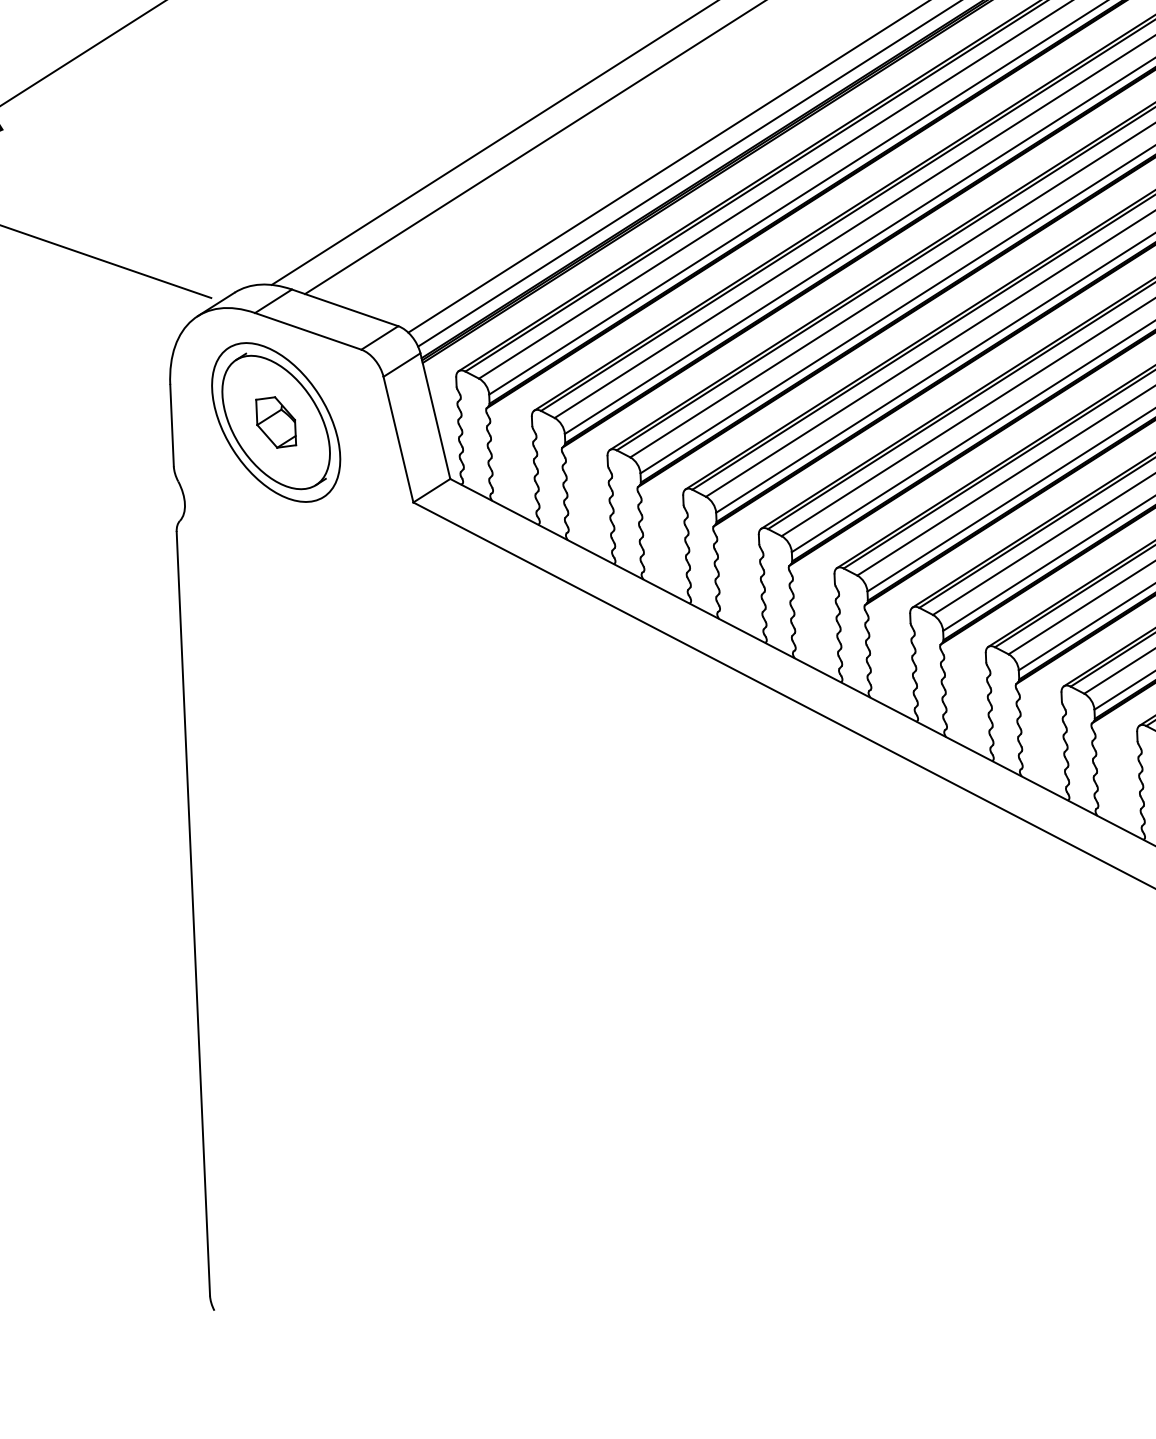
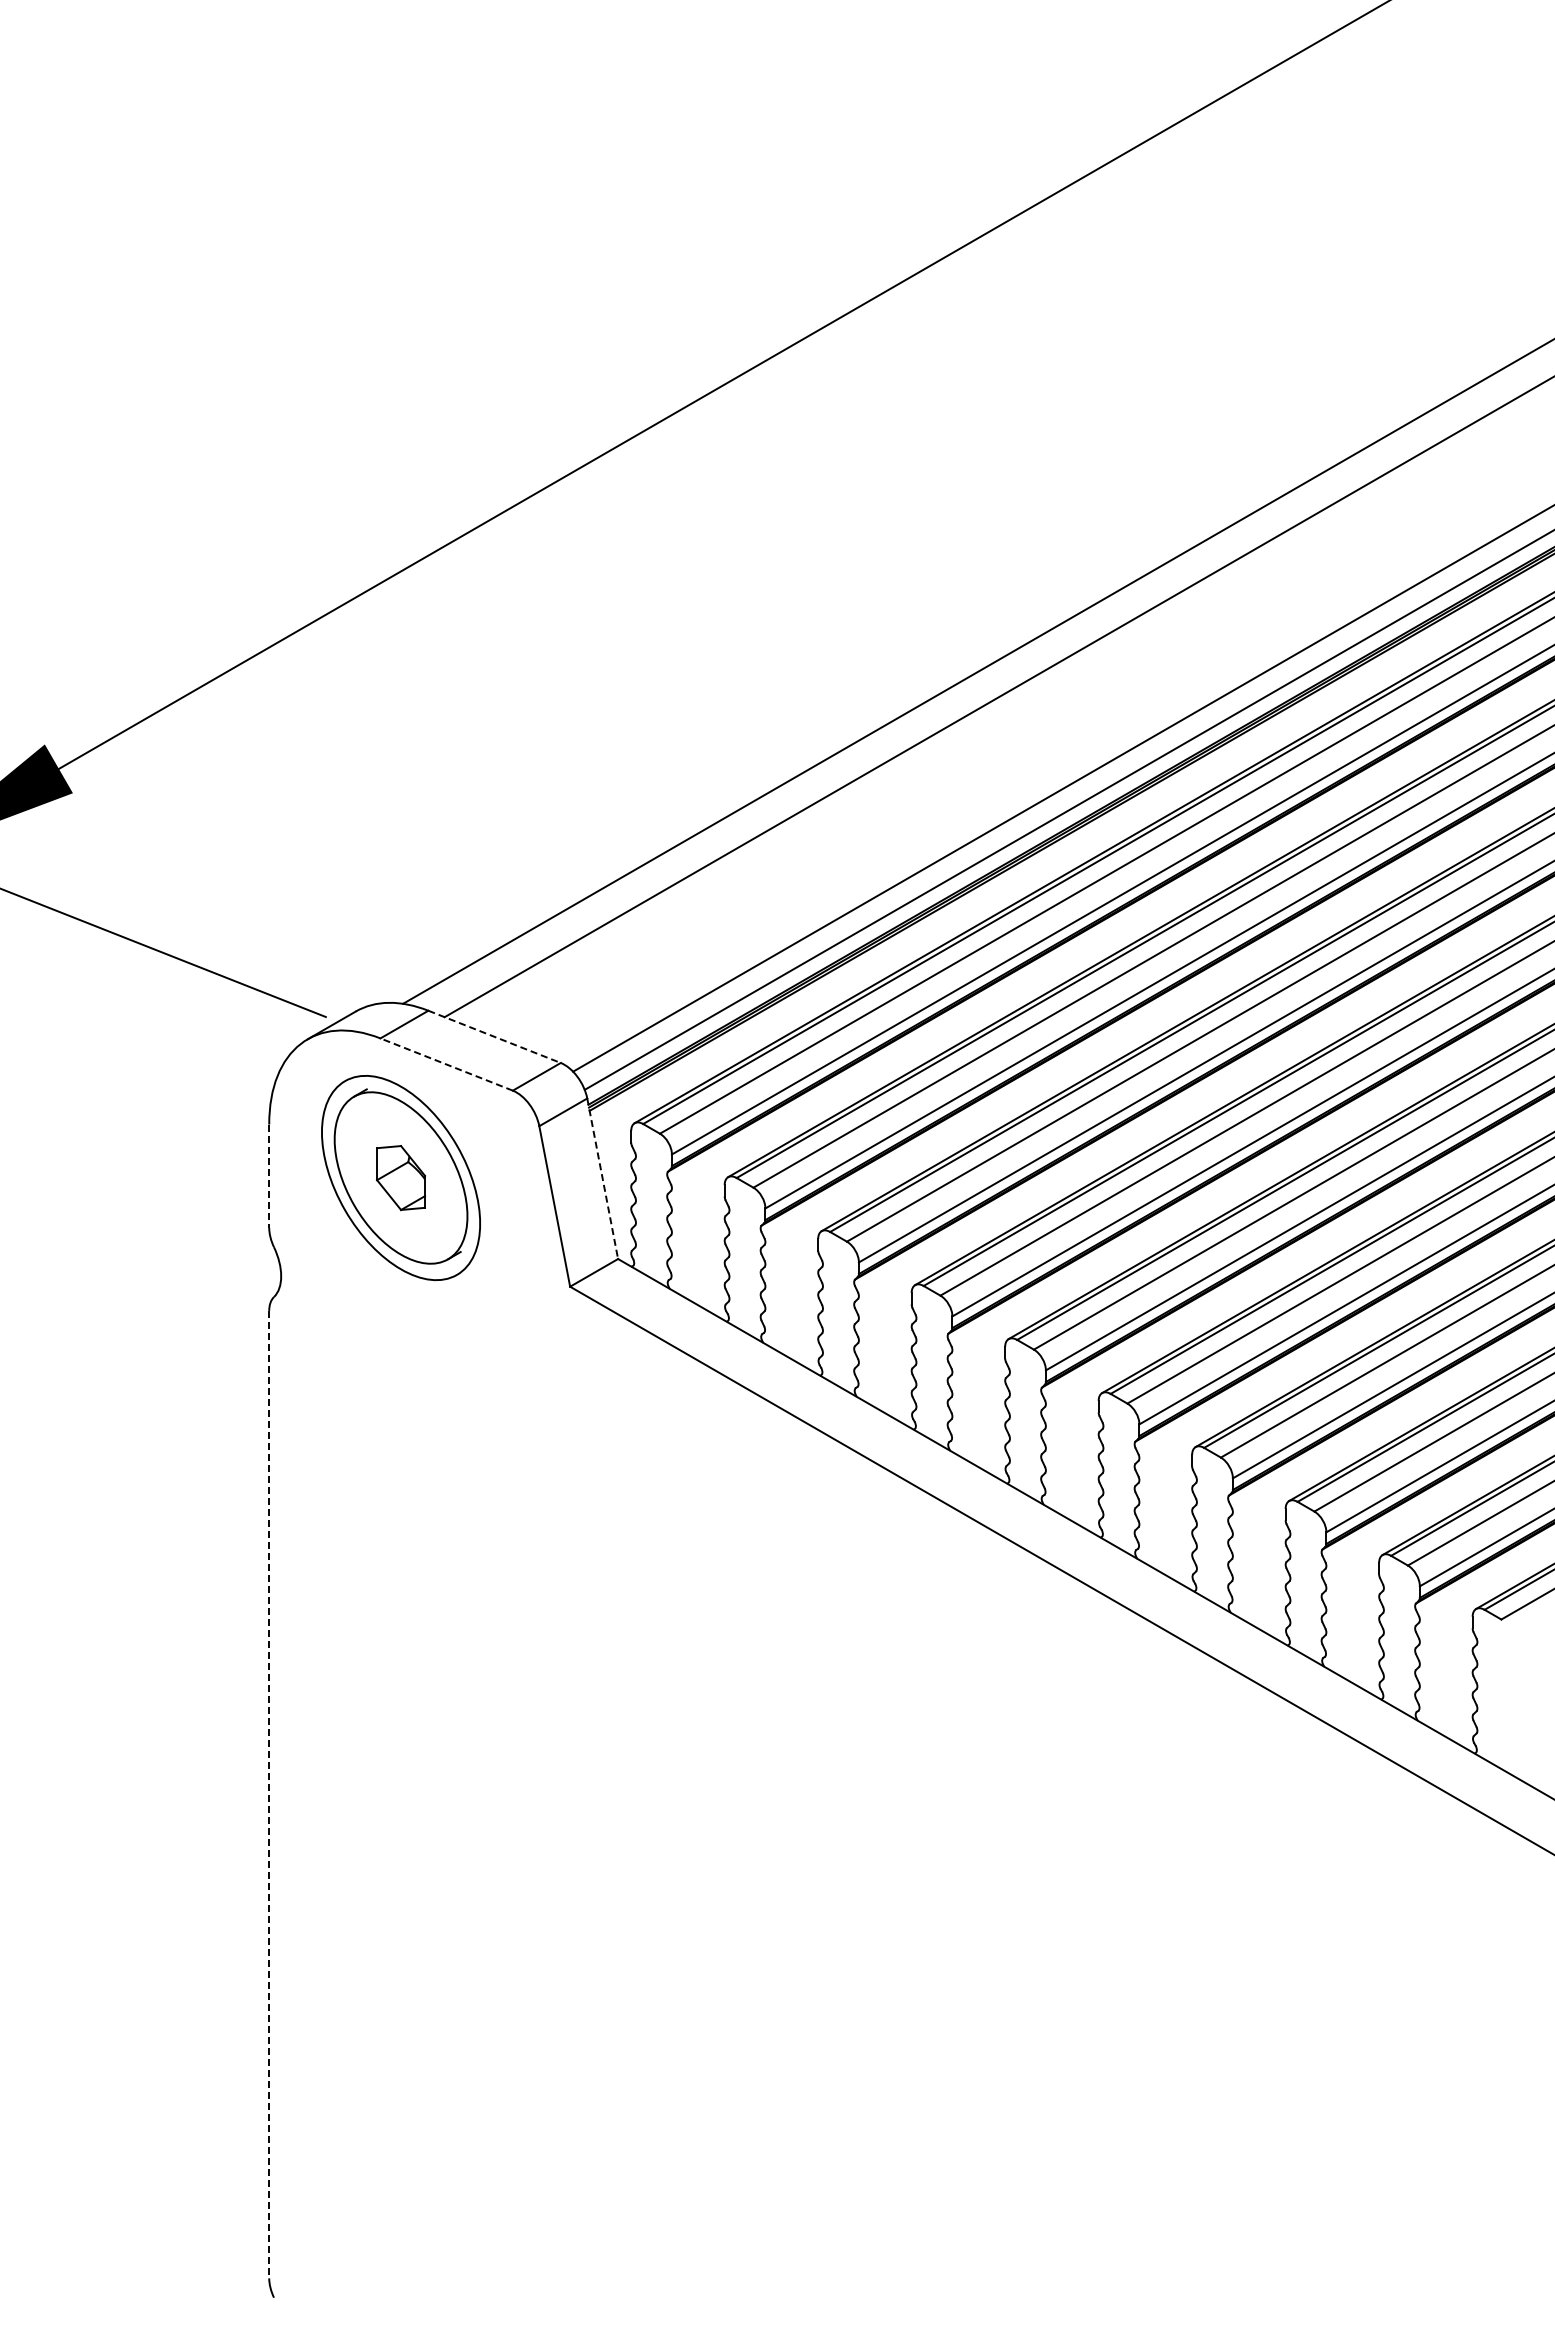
line: (345, 308) -> (495, 1037), solid -> dashed
line: (308, 331) -> (446, 1064), solid -> dashed
line: (435, 415) -> (602, 1178), solid -> dashed
line: (172, 425) -> (269, 1176), solid -> dashed
line: (193, 913) -> (269, 1794), solid -> dashed

